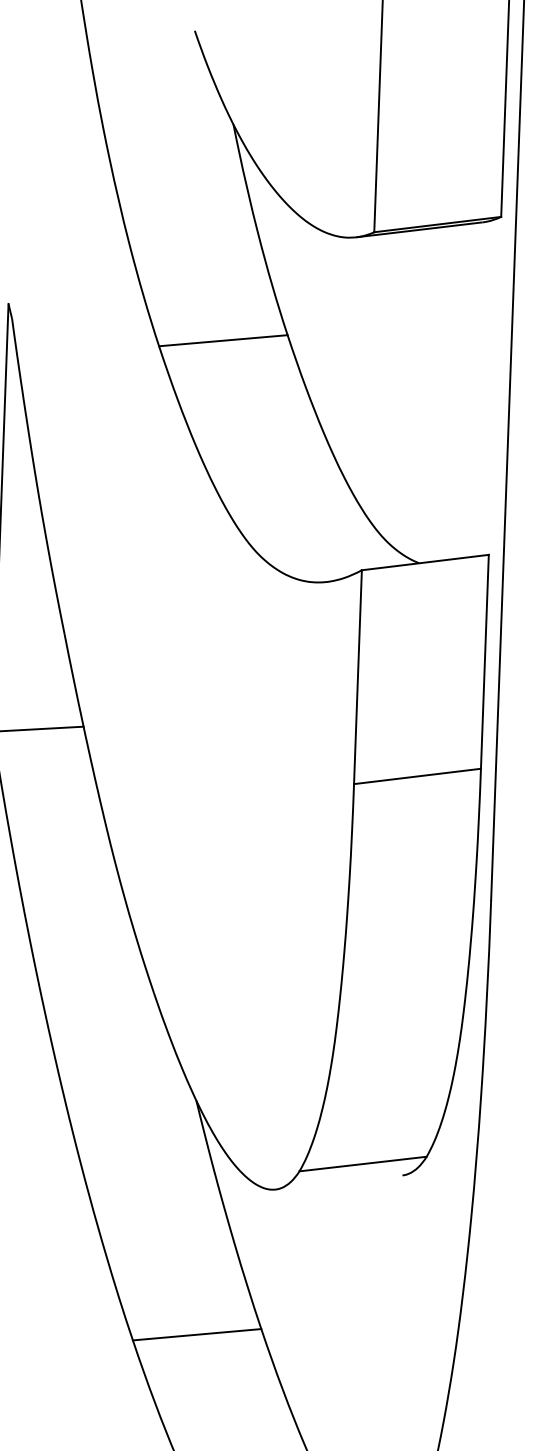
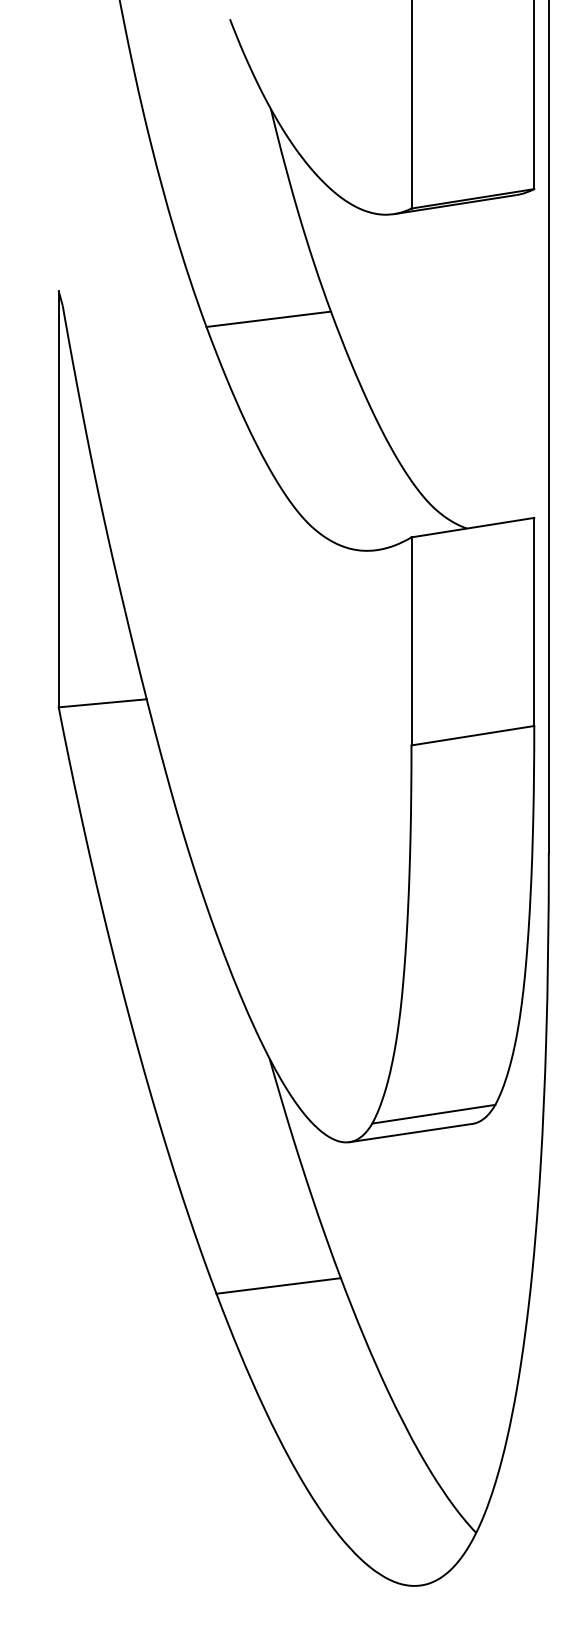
line: (338, 1181) -> (410, 1132), added

